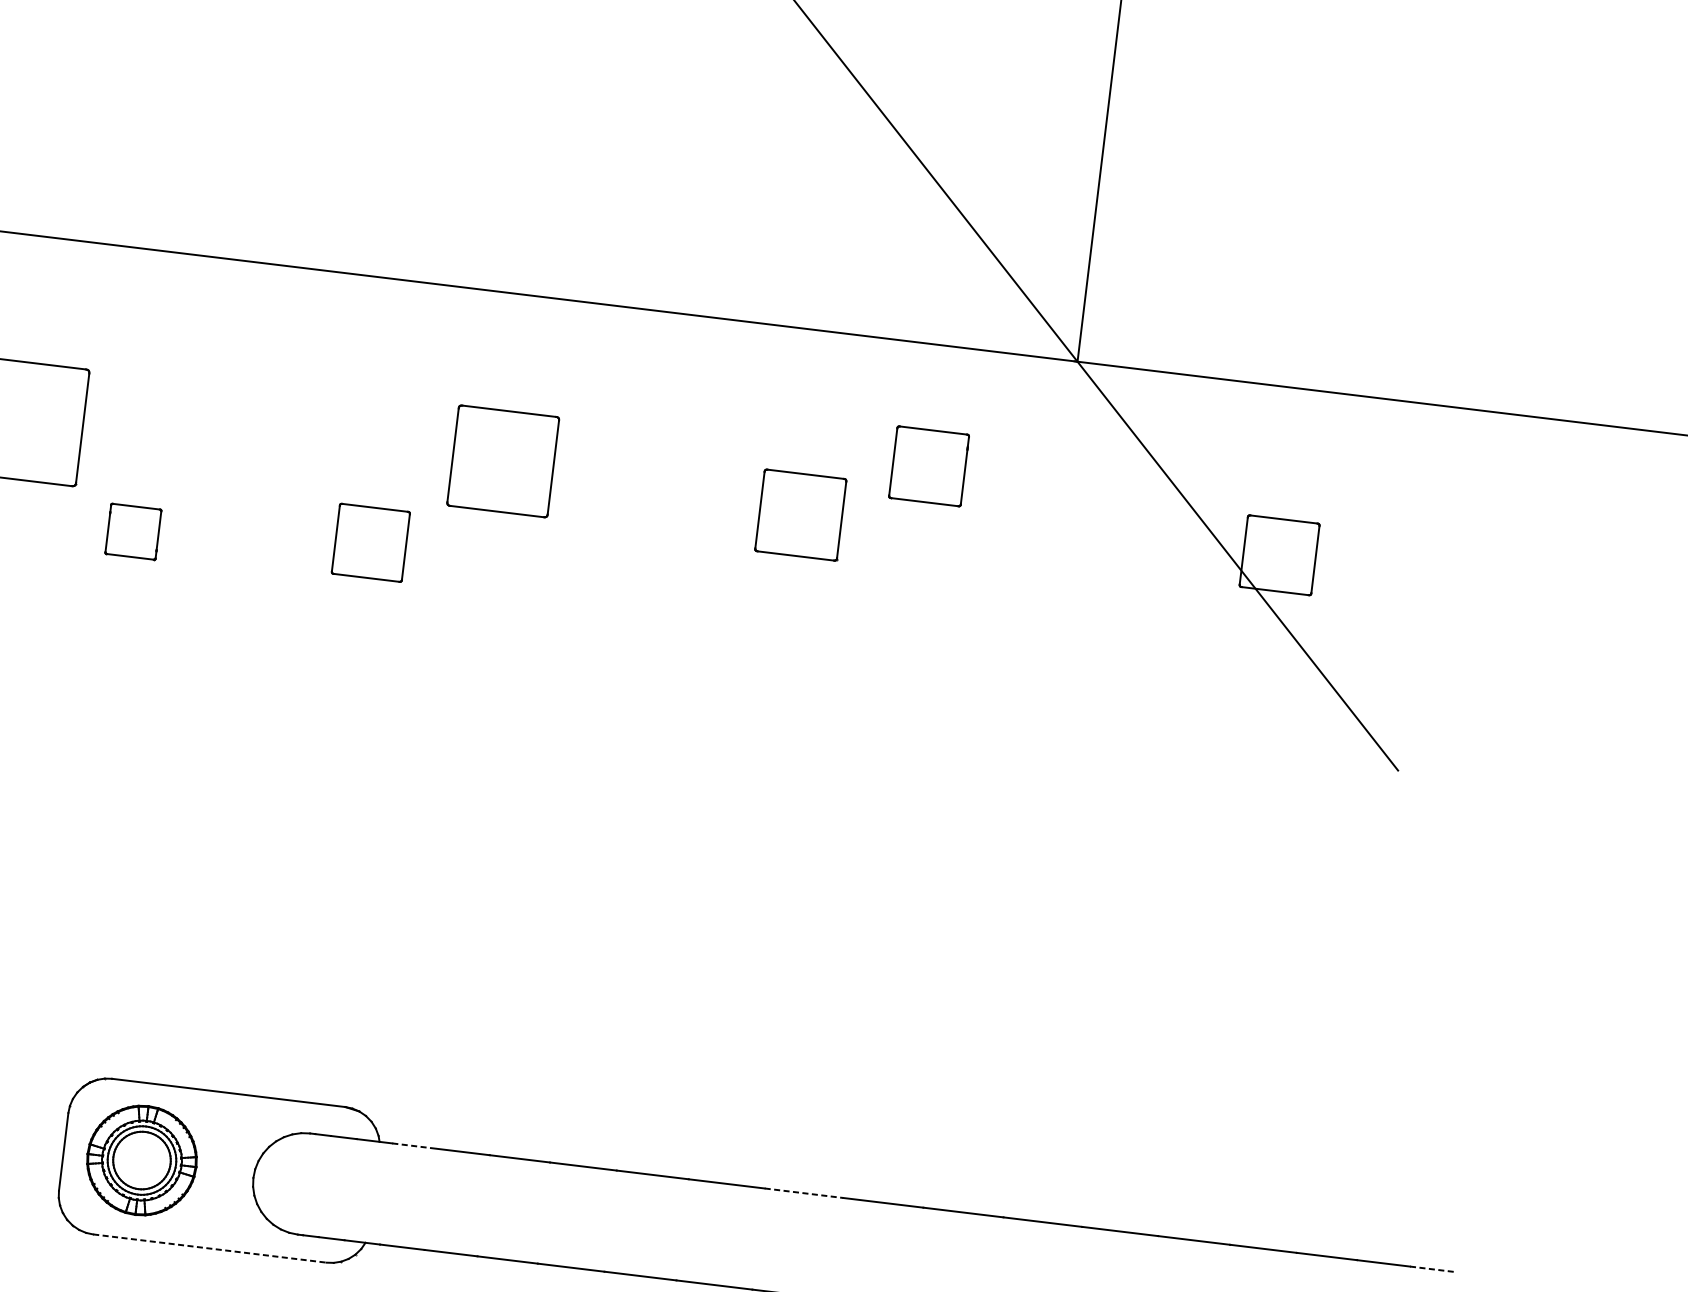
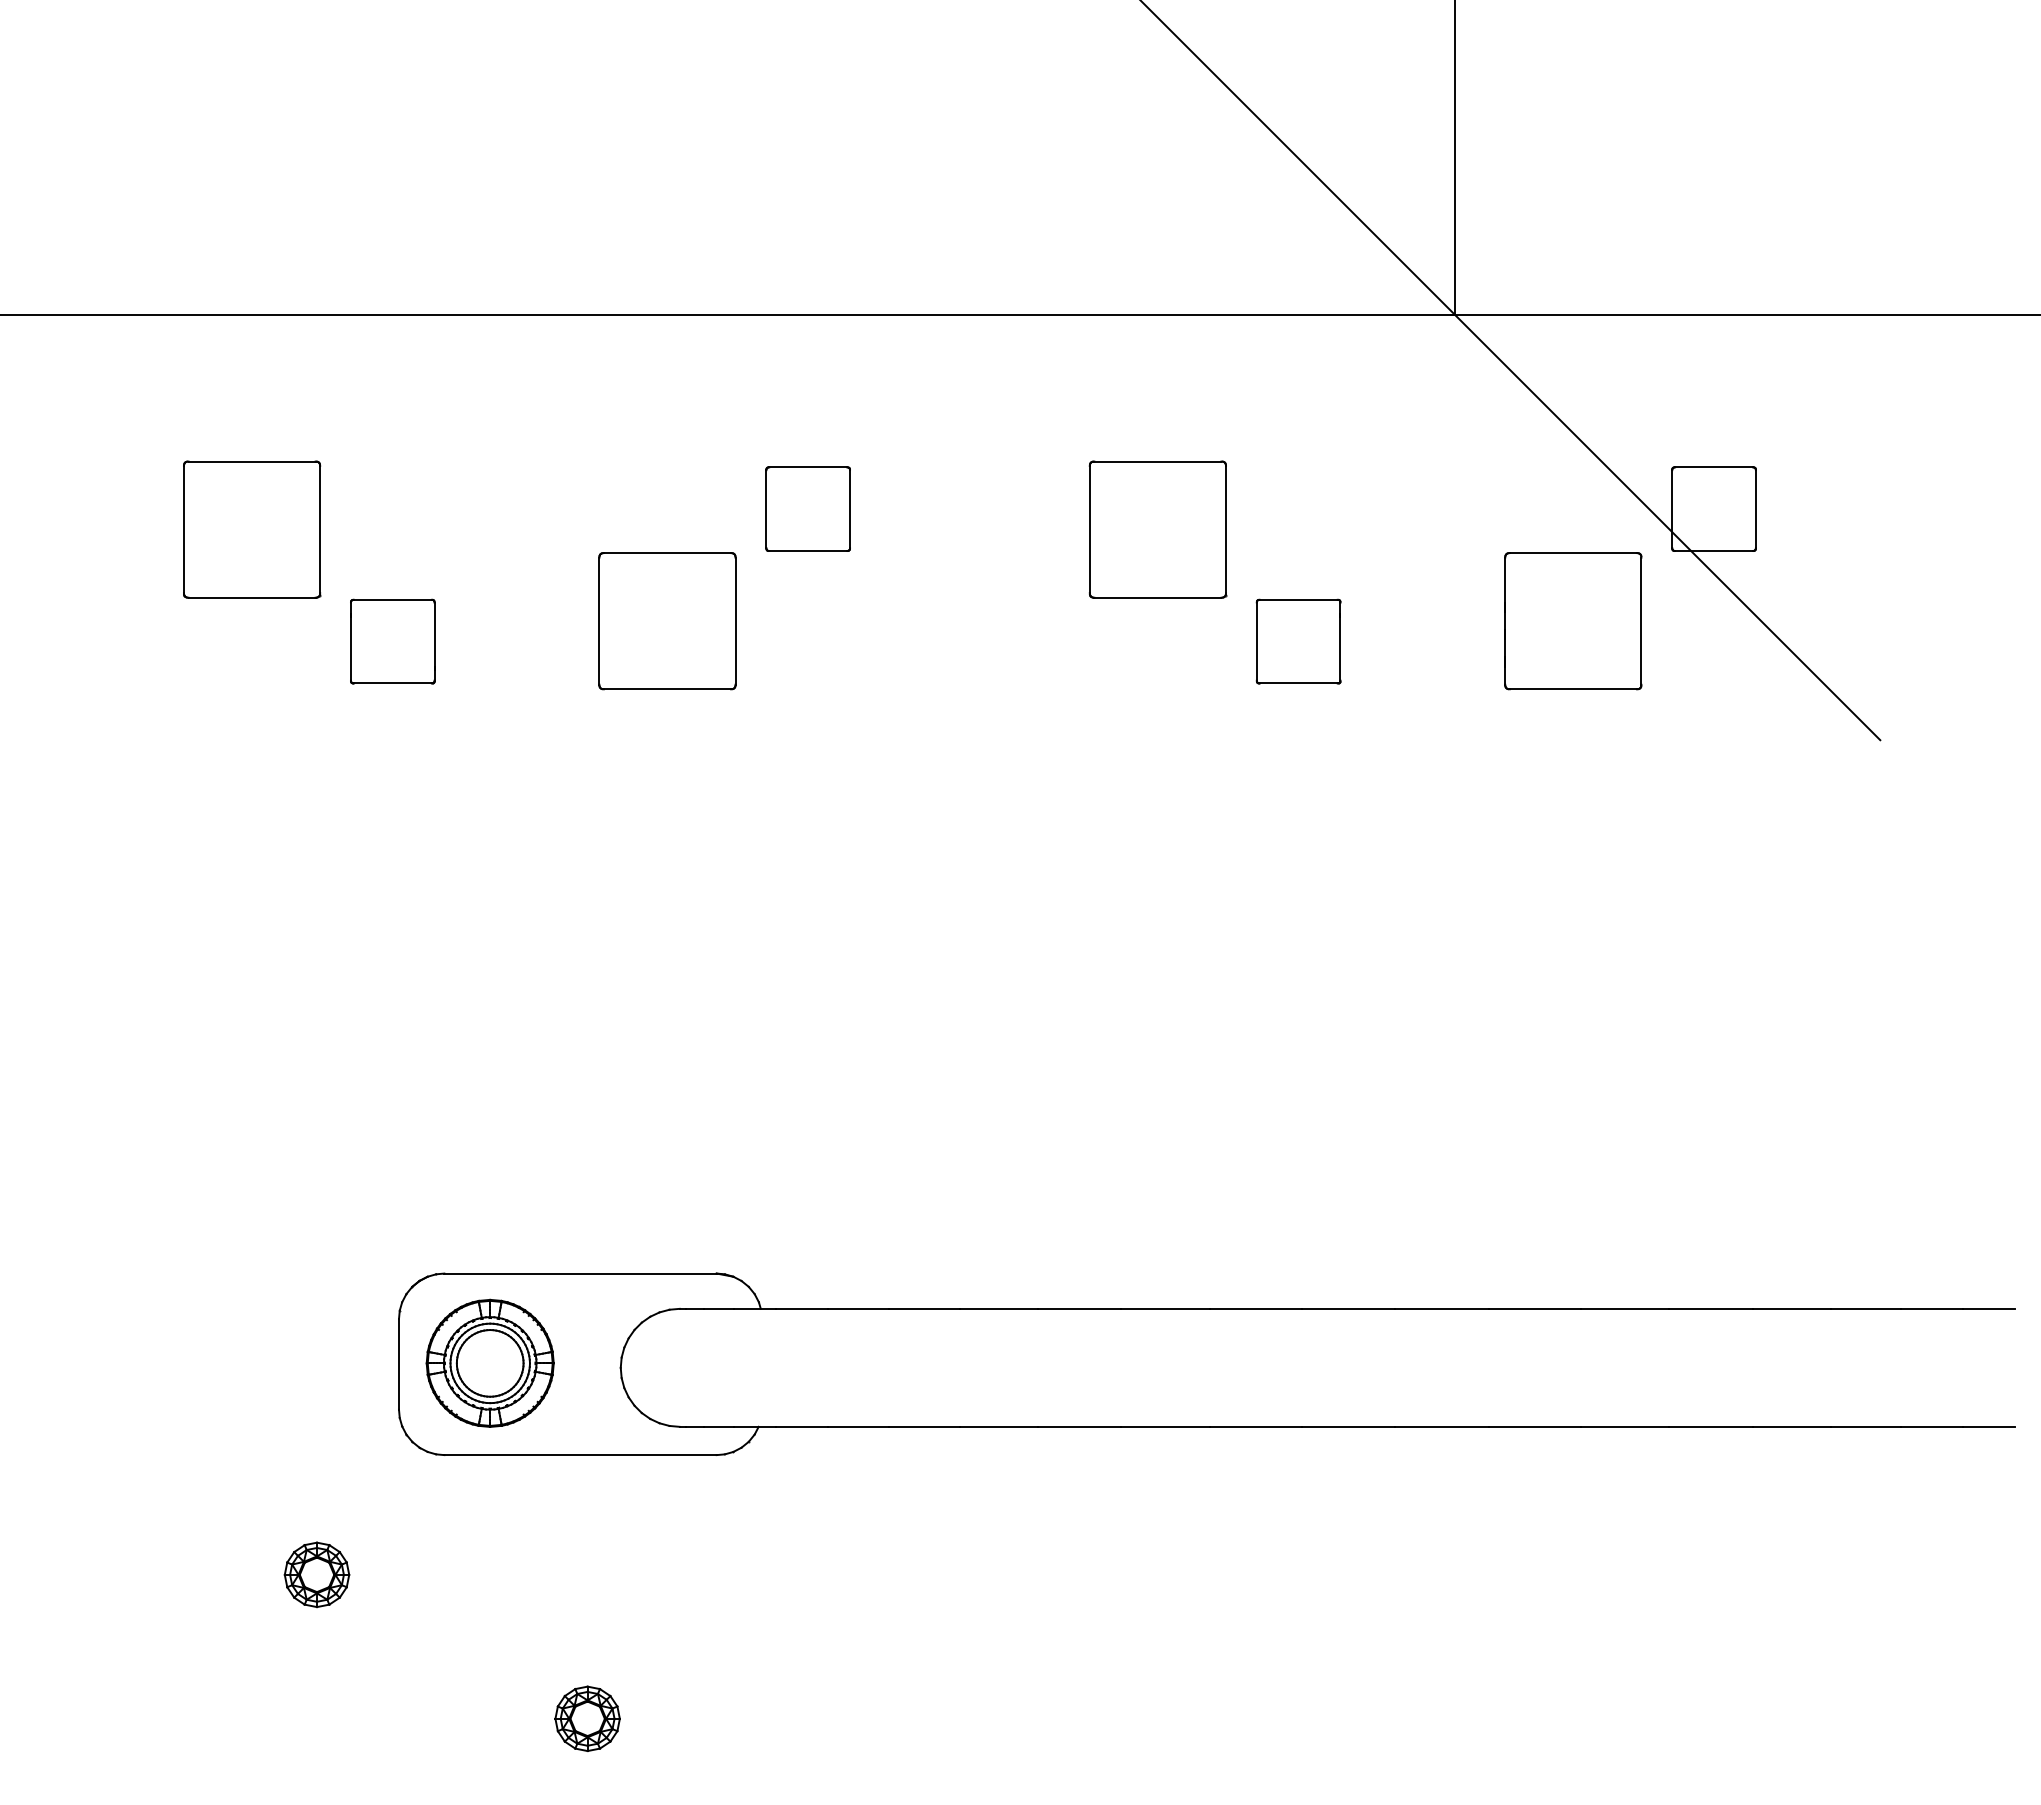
part: (502, 460) -> (807, 508), size x0.71
part: (928, 466) -> (1298, 641), moved
part: (800, 515) -> (1157, 529), size x1.43
part: (133, 531) -> (392, 641), size x1.43
part: (370, 543) -> (667, 621), size x1.67
part: (1147, 637) -> (1573, 621), added
line: (415, 1145) -> (802, 1308), dashed -> solid
line: (804, 1192) -> (1256, 1308), dashed -> solid
line: (210, 1248) -> (581, 1455), dashed -> solid
line: (1431, 1268) -> (1988, 1308), dashed -> solid

